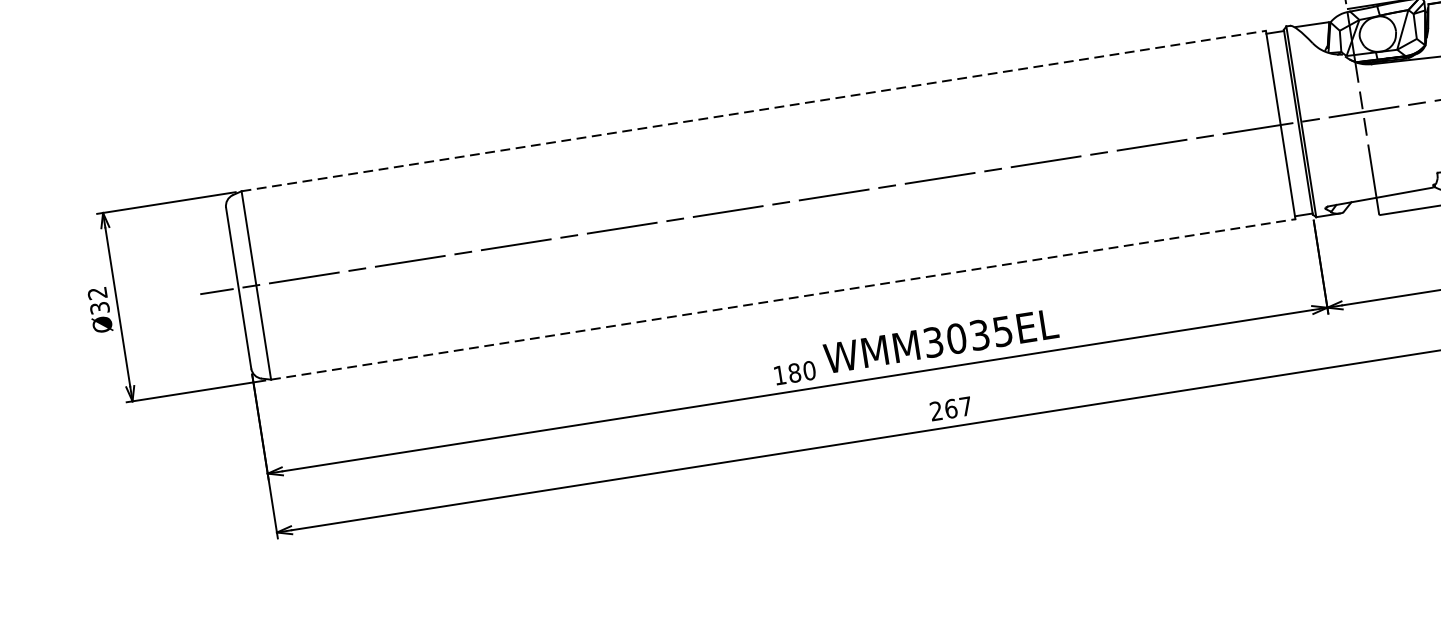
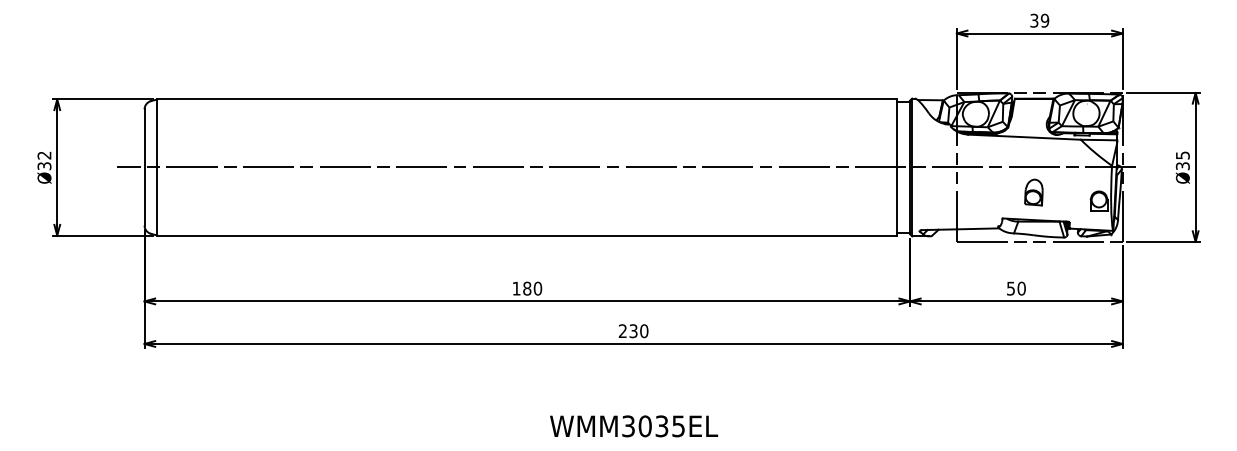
line: (754, 111) -> (527, 99), dashed -> solid
line: (783, 299) -> (527, 235), dashed -> solid
text: (940, 341) -> (633, 426), moved
text: (957, 408) -> (638, 331), 267 -> 230

